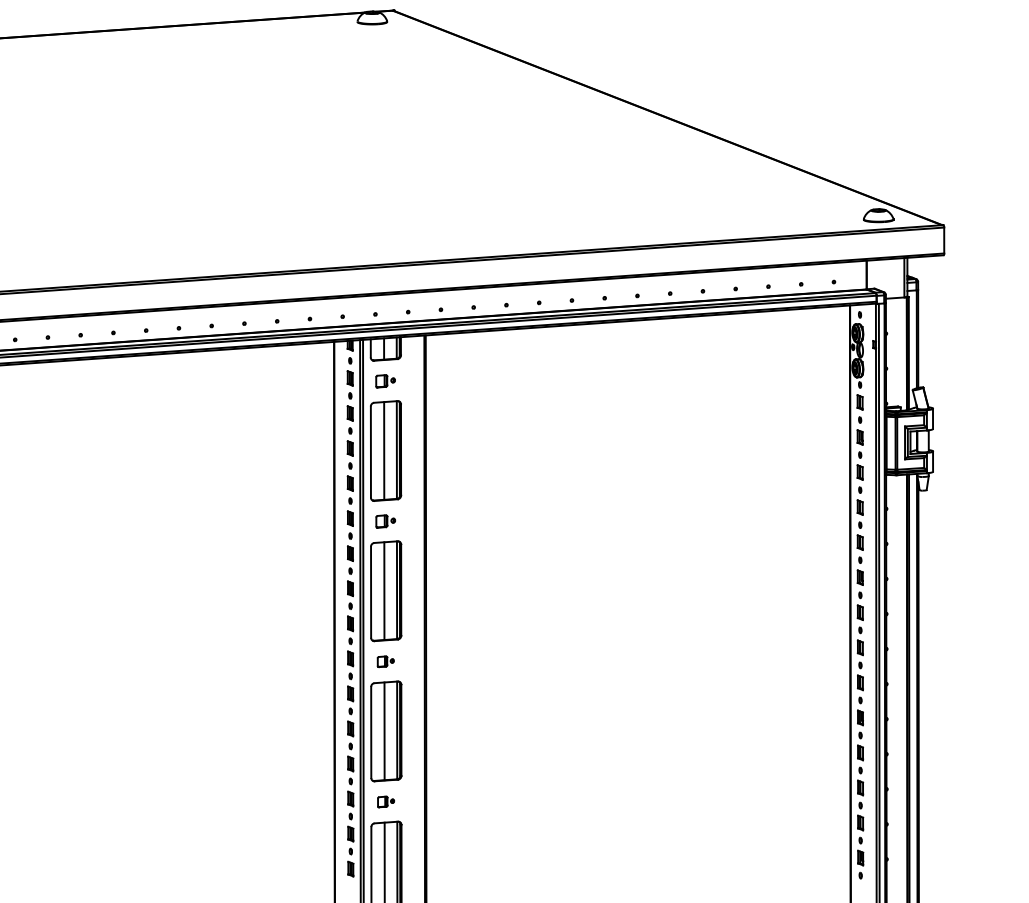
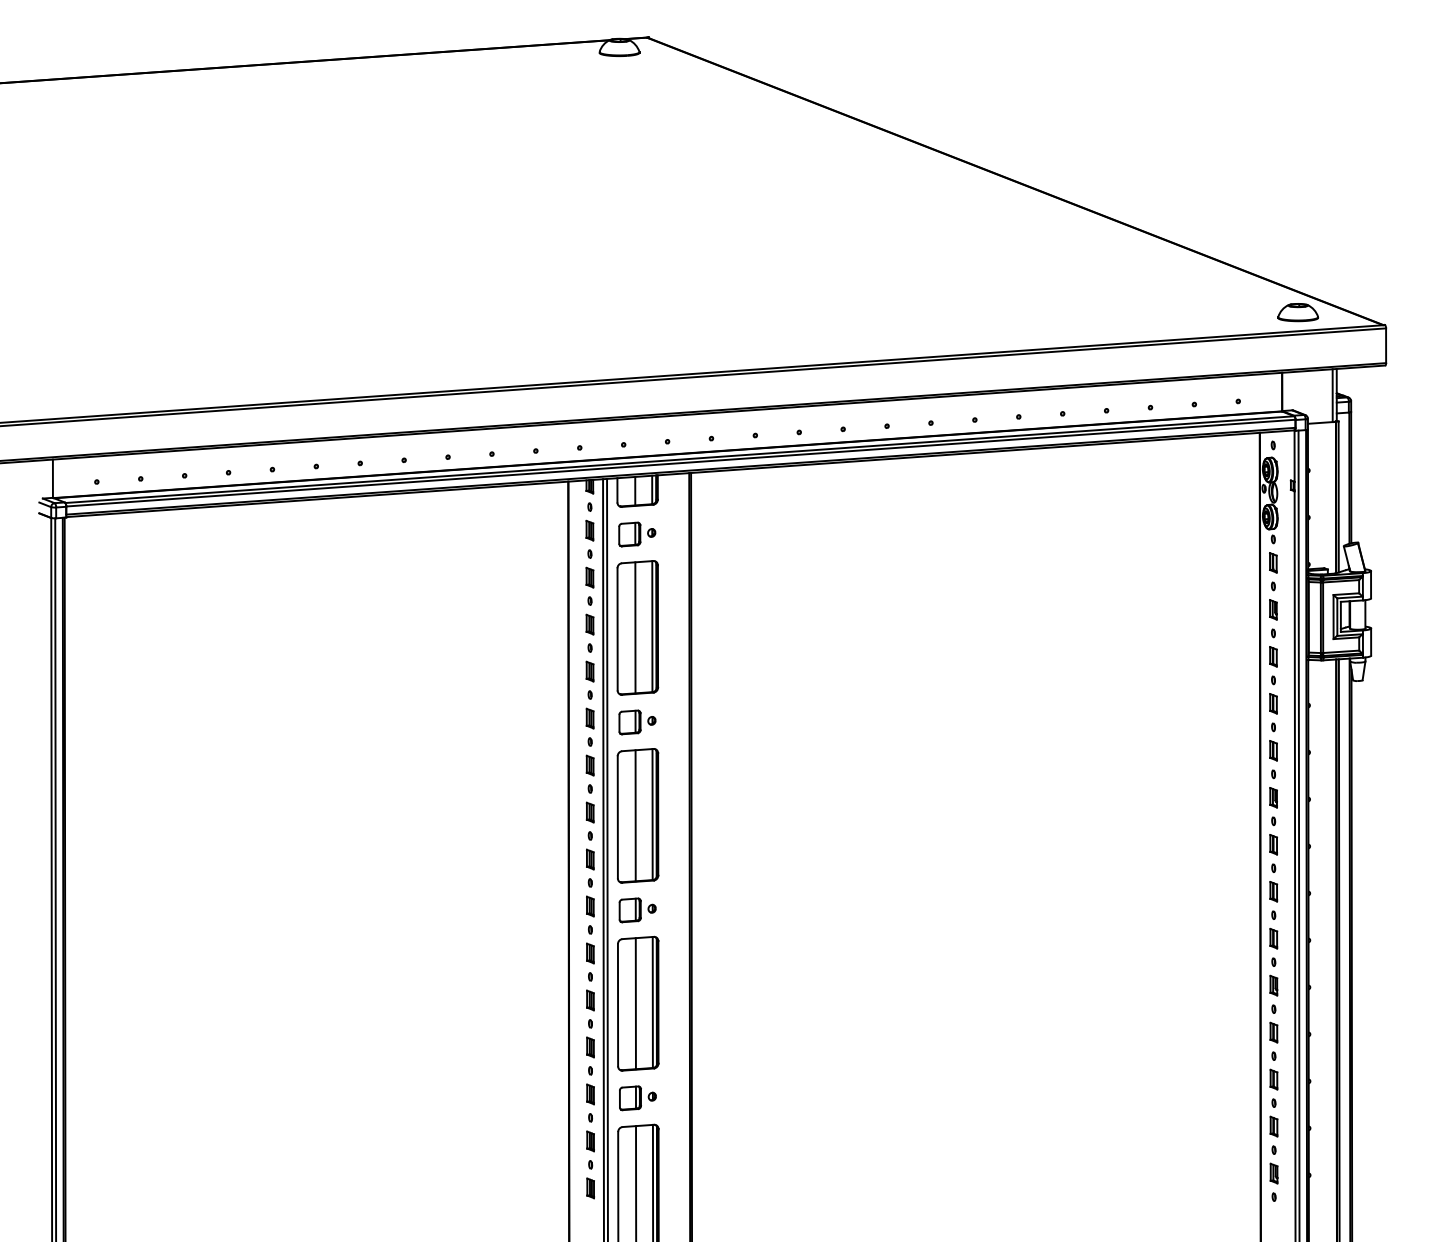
part: (385, 381) -> (637, 534), size x1.43
part: (385, 521) -> (637, 722), size x1.43
part: (385, 661) -> (637, 910), size x1.67
part: (385, 802) -> (637, 1098), size x1.67

